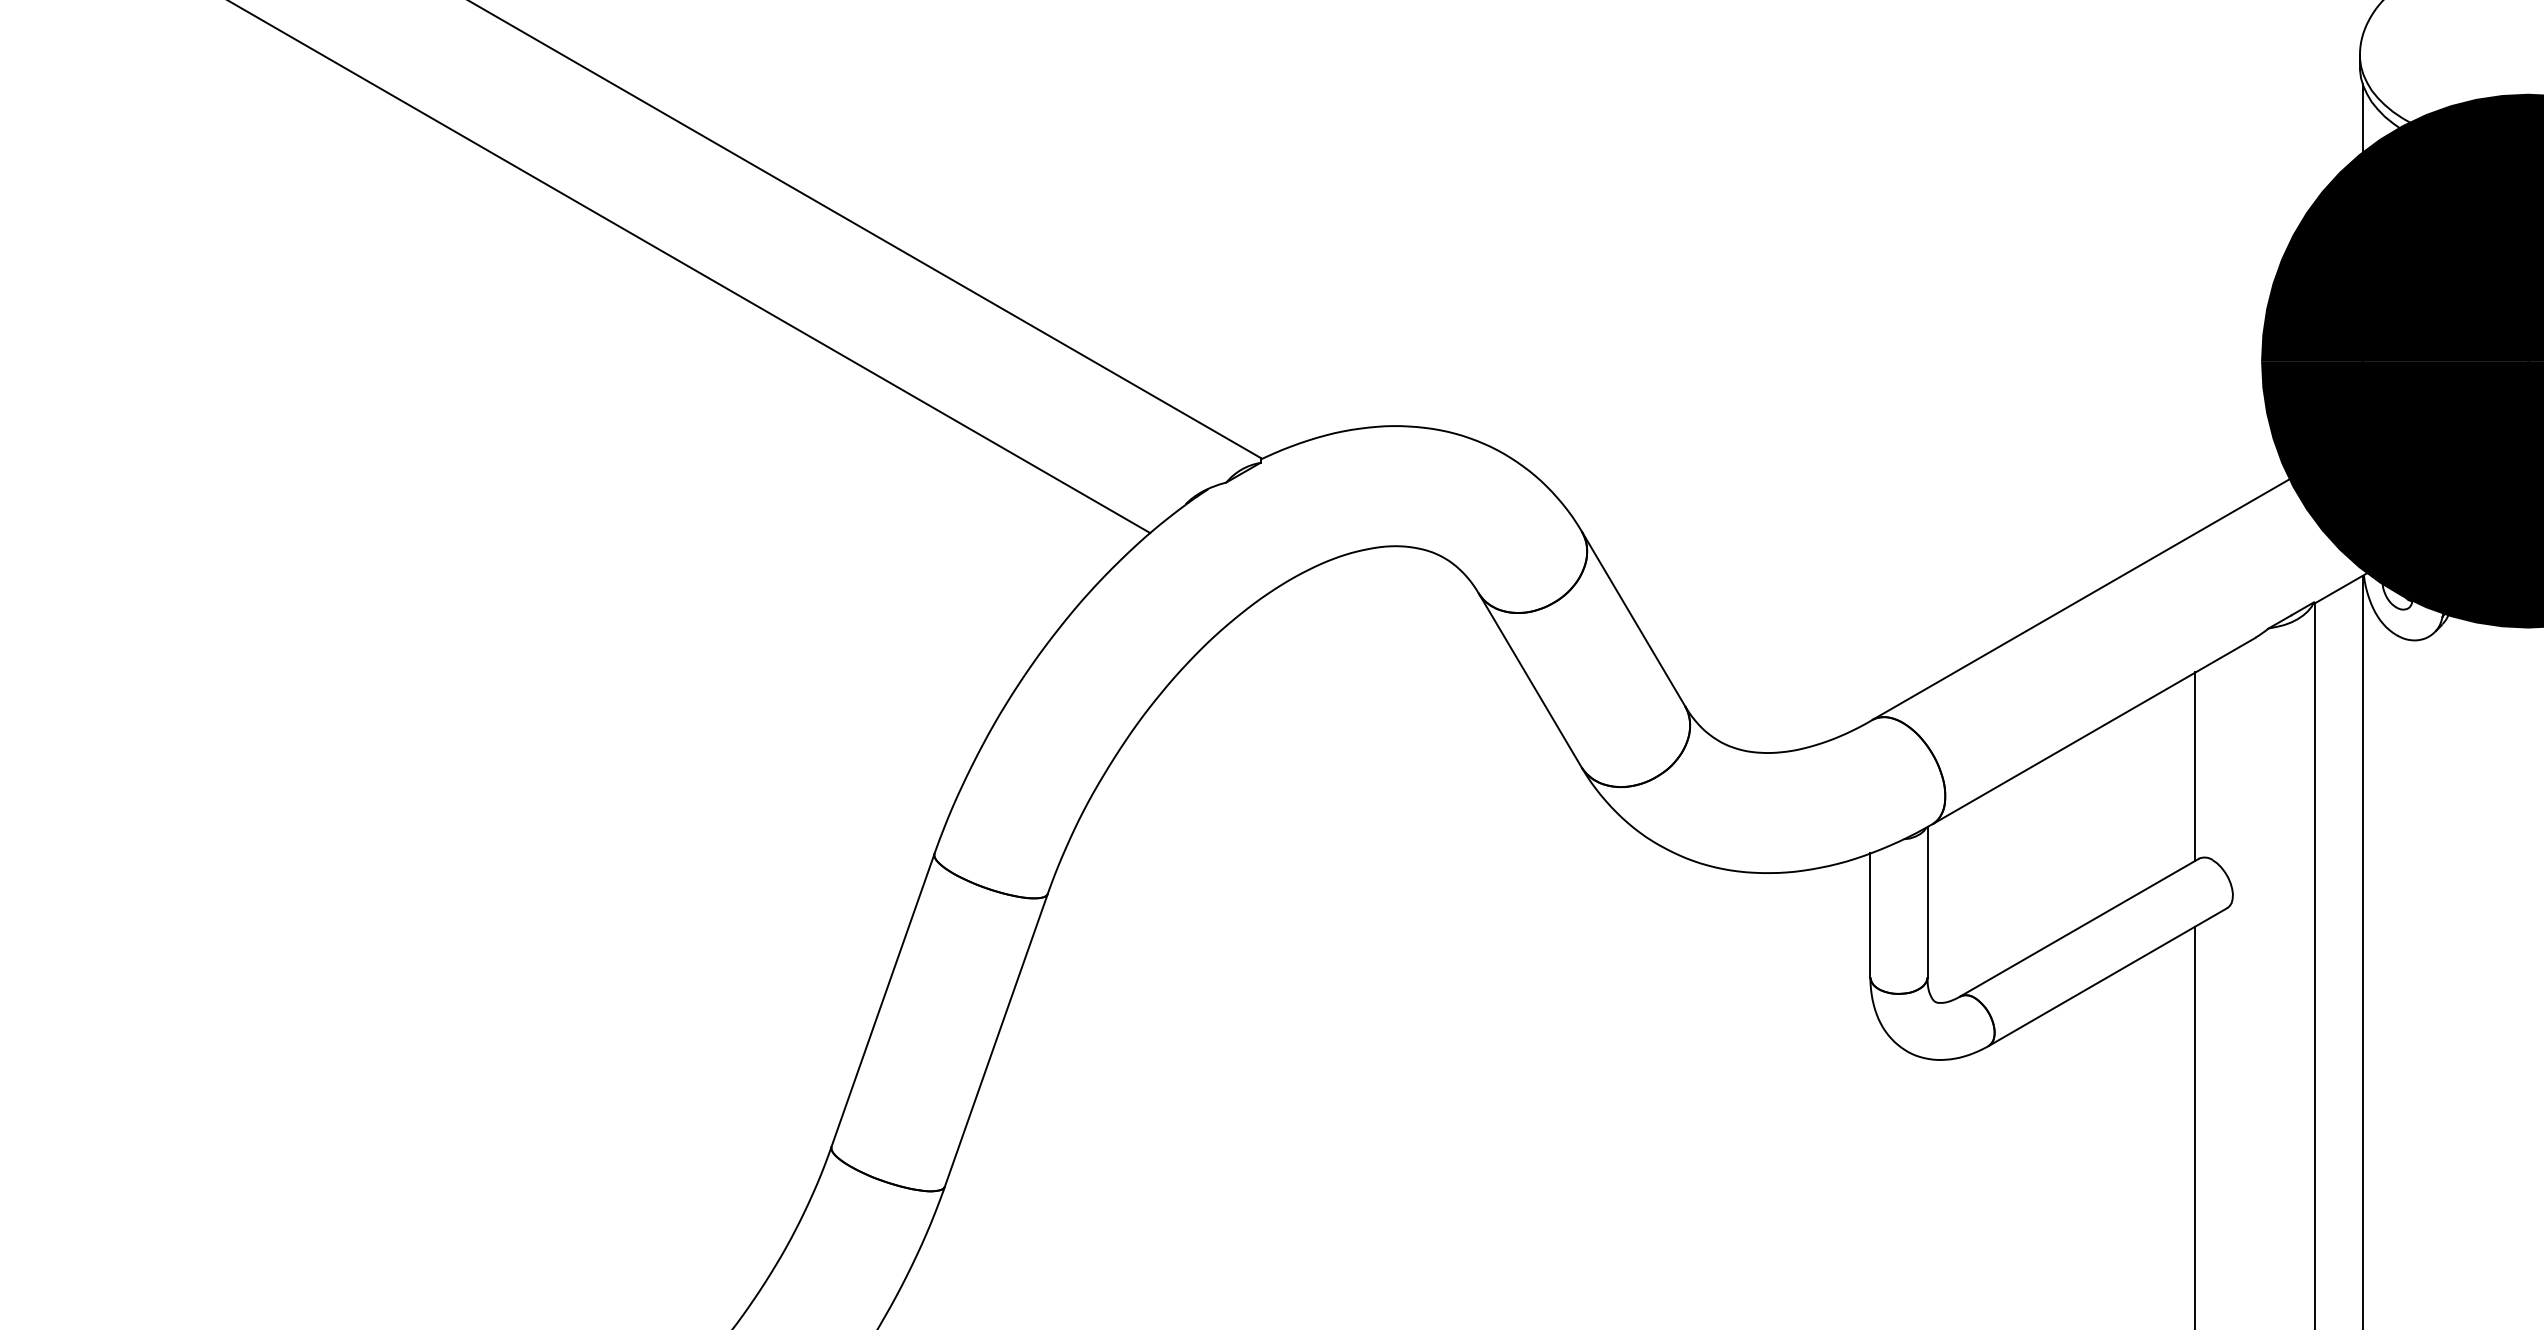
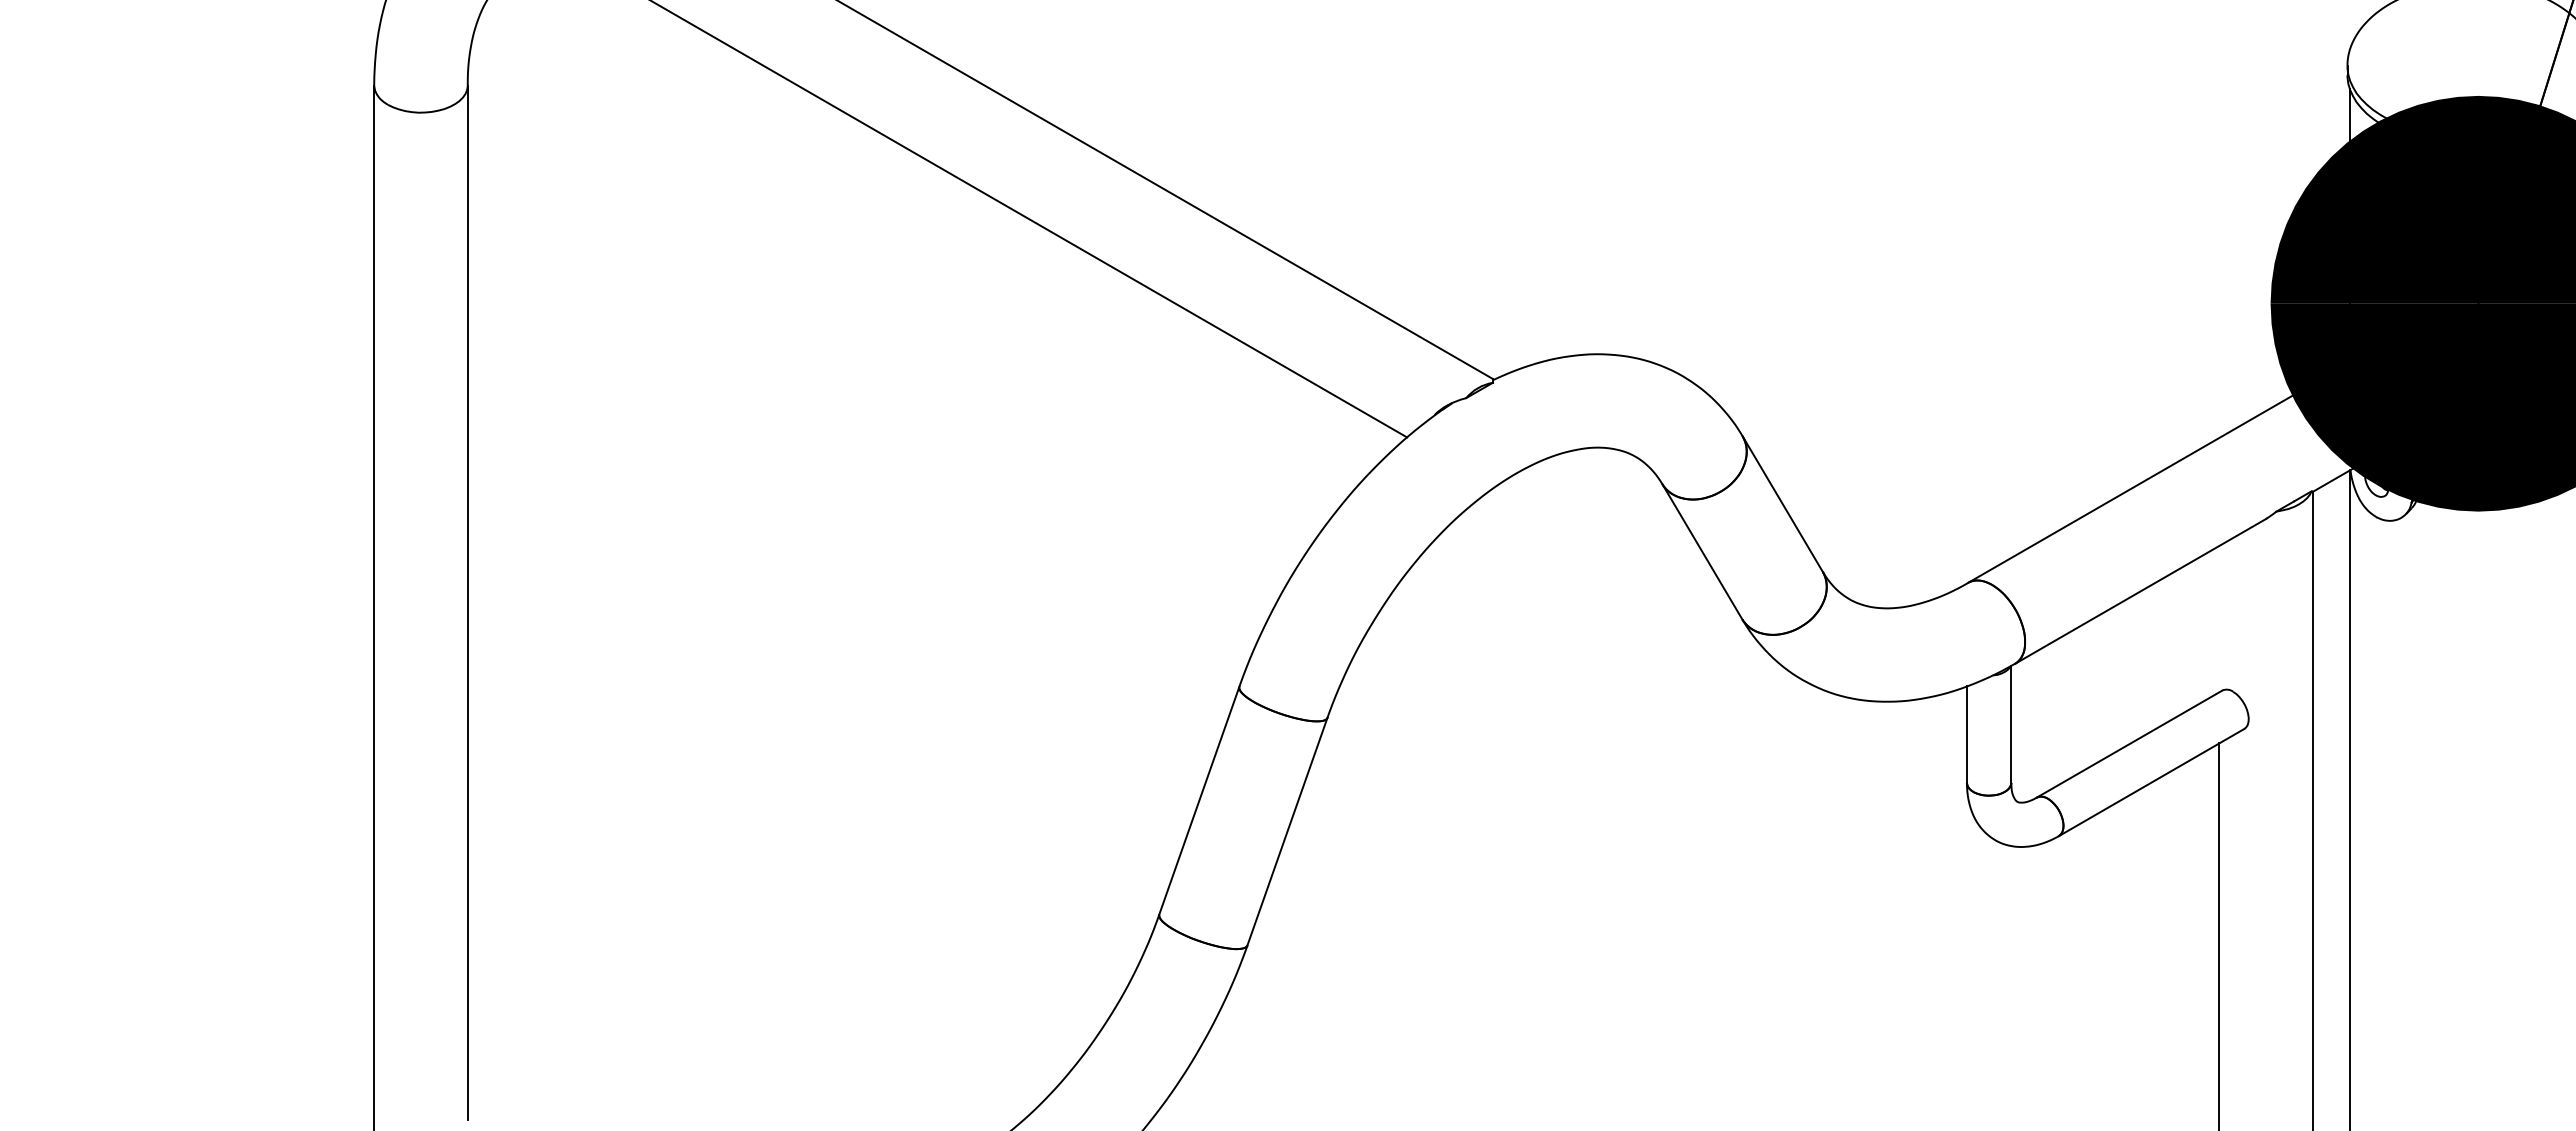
line: (2195, 766) -> (2219, 618), removed

